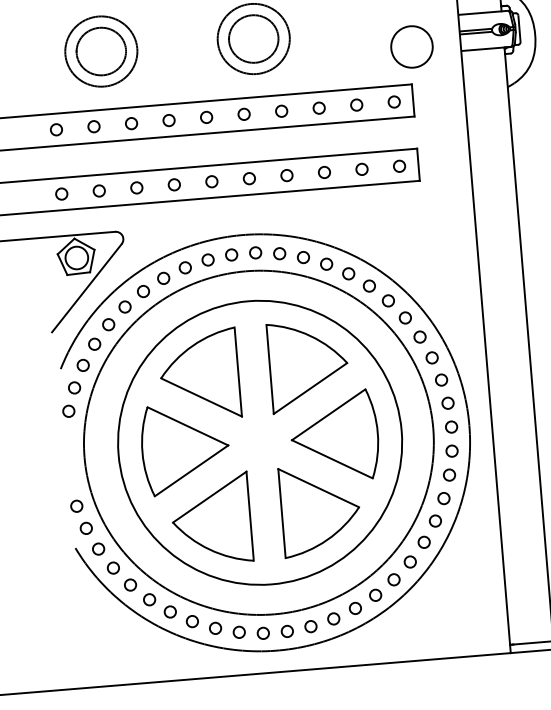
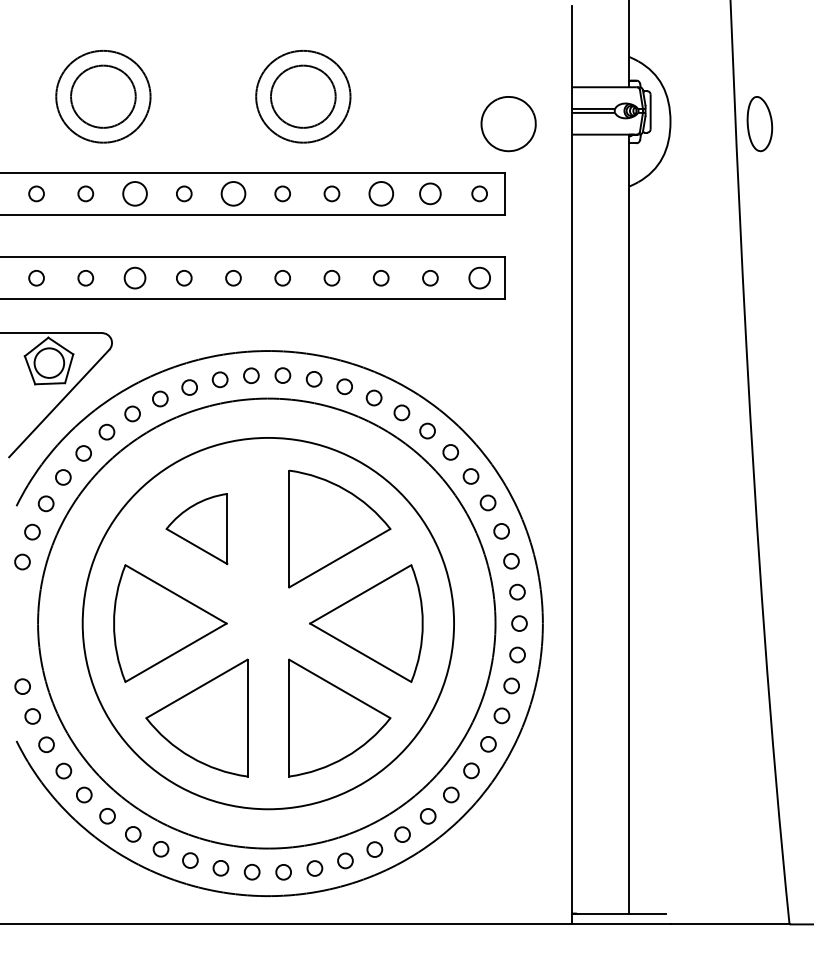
circle: (356, 104) -> (430, 193), size x1.4
circle: (318, 107) -> (380, 193), size x1.6
circle: (206, 117) -> (233, 193), size x1.6
circle: (131, 123) -> (134, 193), size x1.6
circle: (399, 166) -> (479, 278), size x1.4
circle: (136, 188) -> (134, 278), size x1.4
part: (199, 374) -> (196, 528), size x0.6

